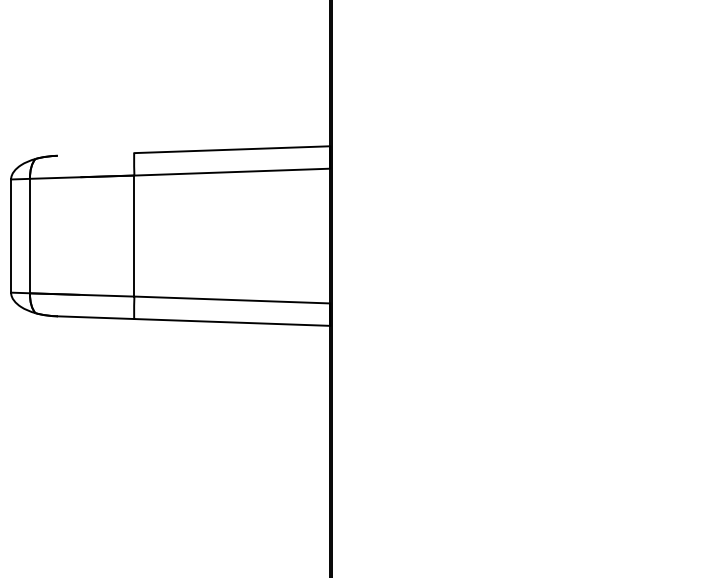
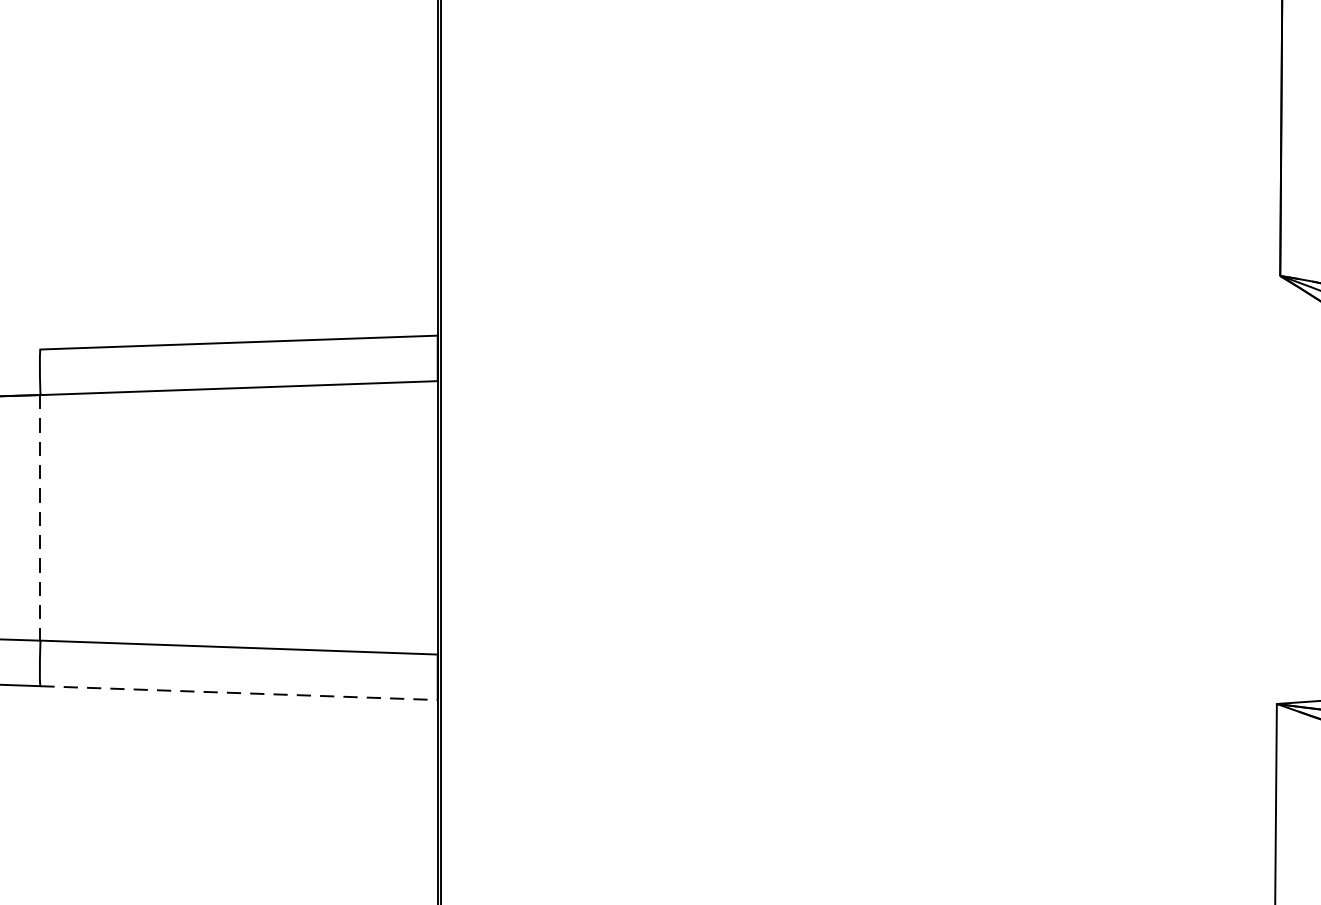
line: (134, 236) -> (40, 518), solid -> dashed
line: (232, 322) -> (239, 693), solid -> dashed

